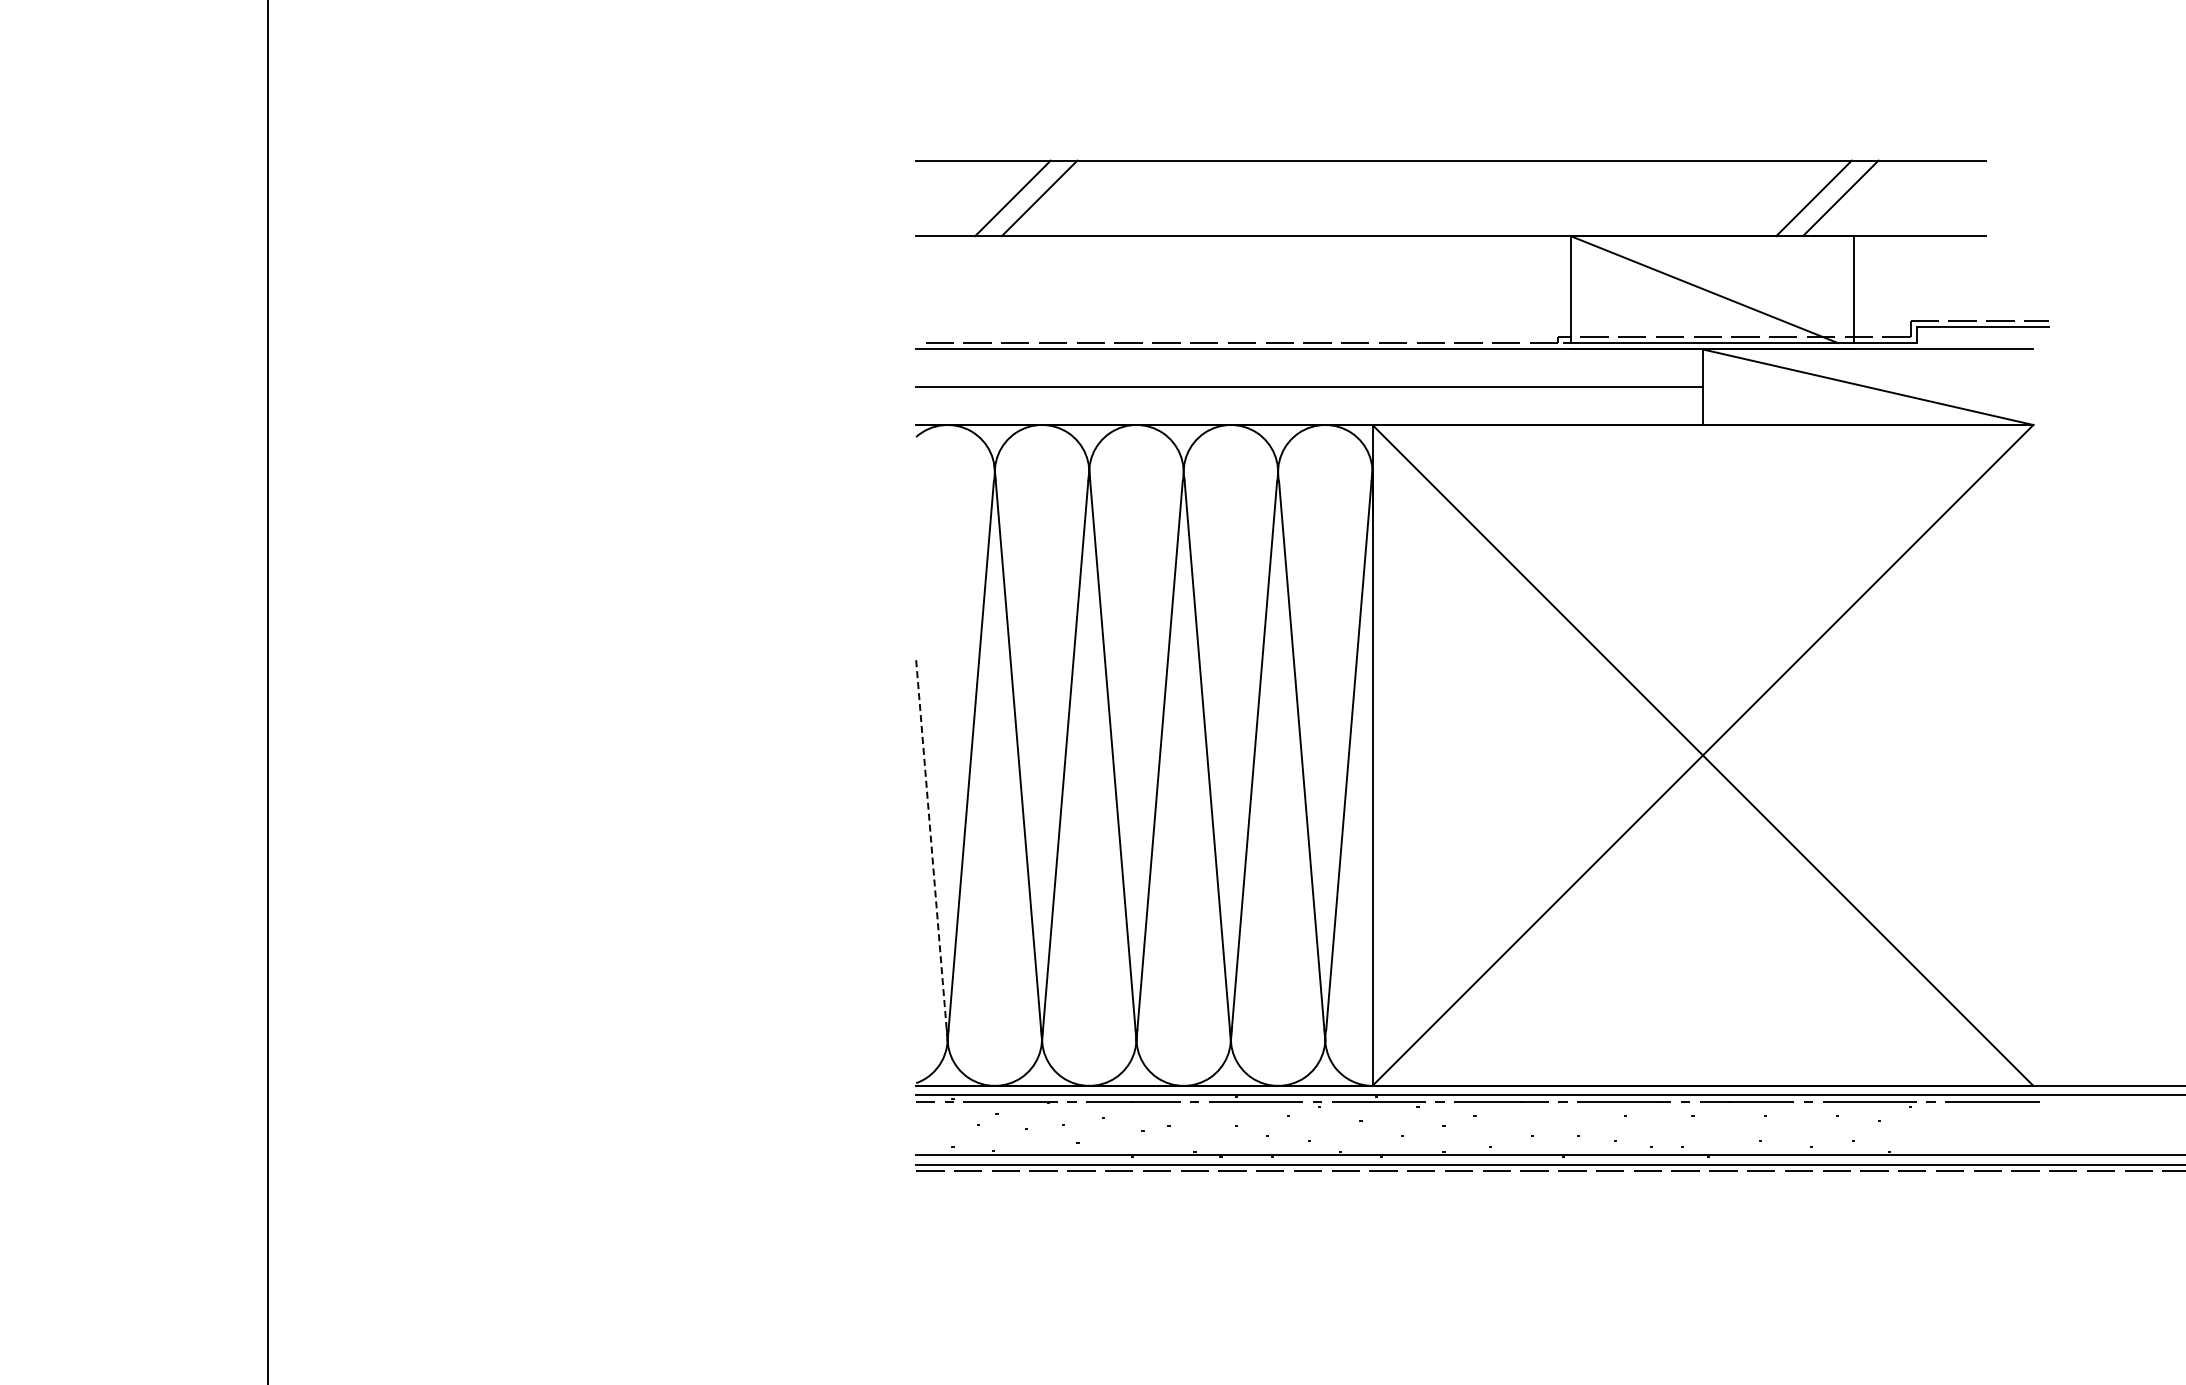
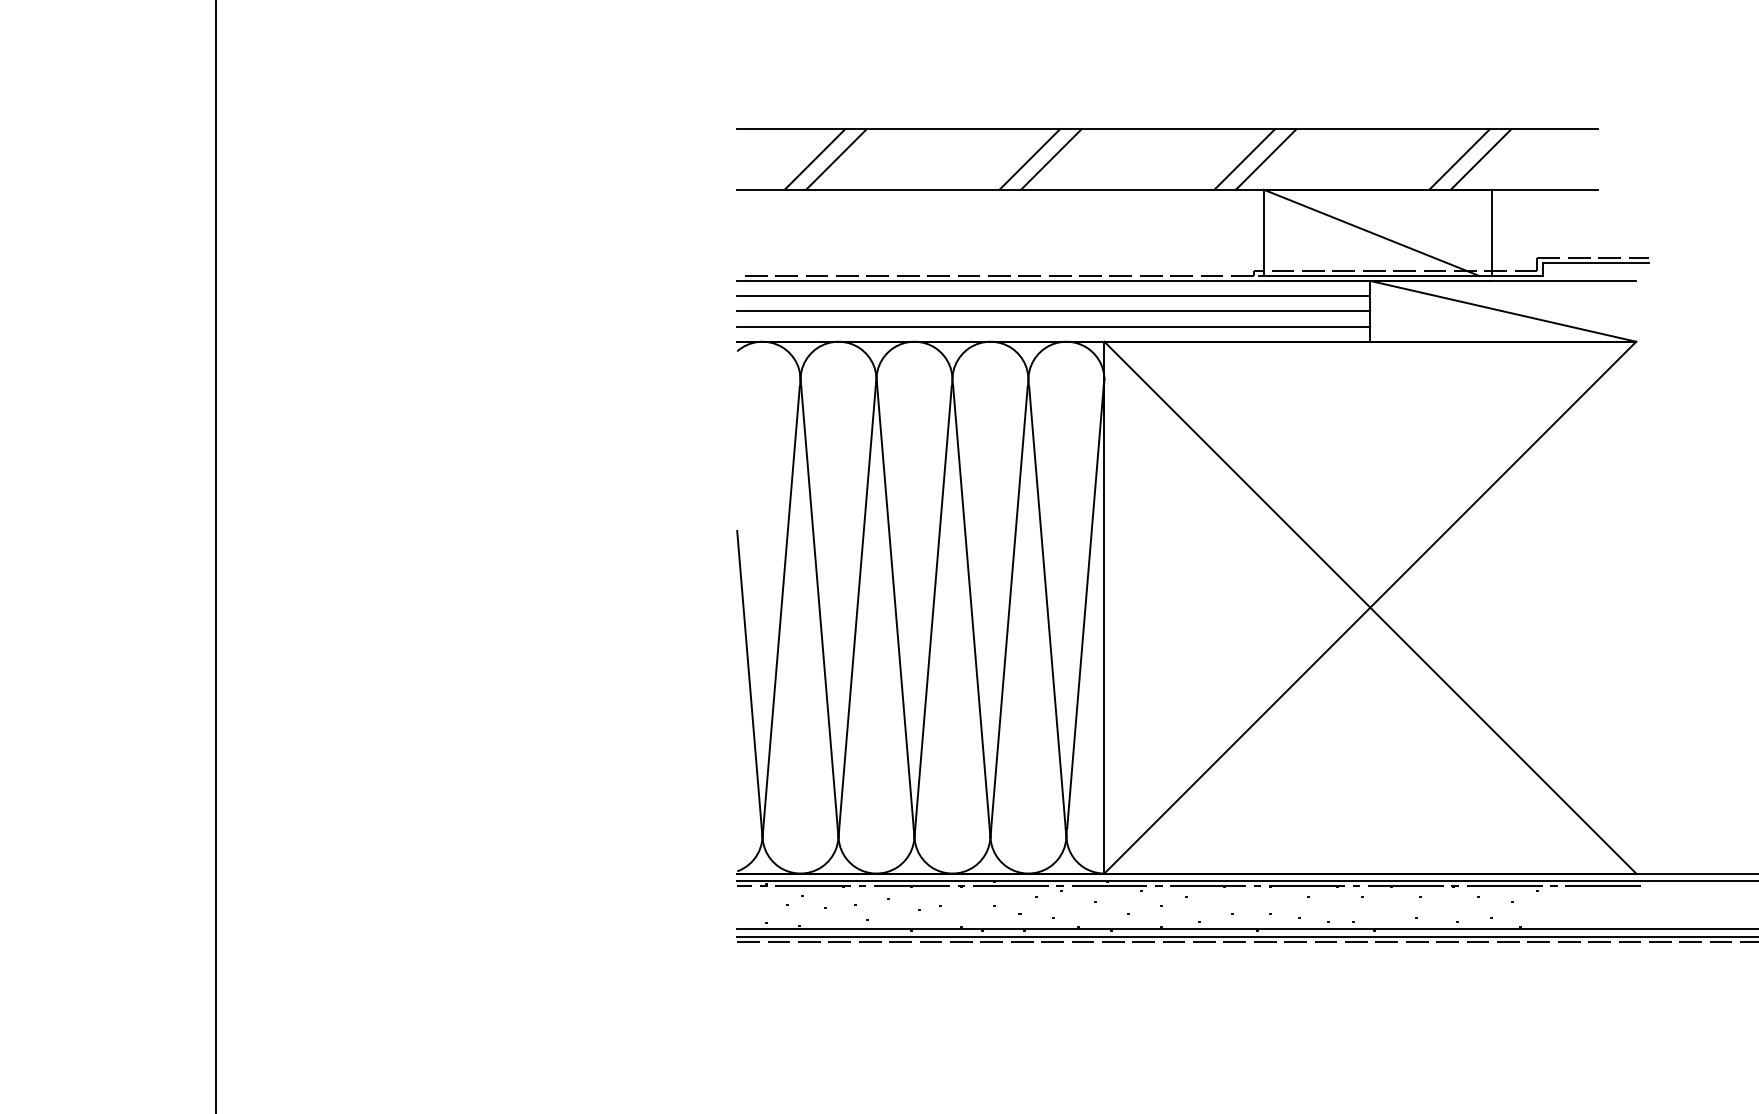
line: (1279, 198) -> (1029, 159), added
line: (1306, 198) -> (1051, 159), added
line: (1546, 198) -> (1244, 159), added
line: (1573, 198) -> (1266, 159), added
line: (1309, 368) -> (1053, 296), added
line: (1309, 406) -> (1053, 326), added
line: (931, 851) -> (749, 684), dashed -> solid

